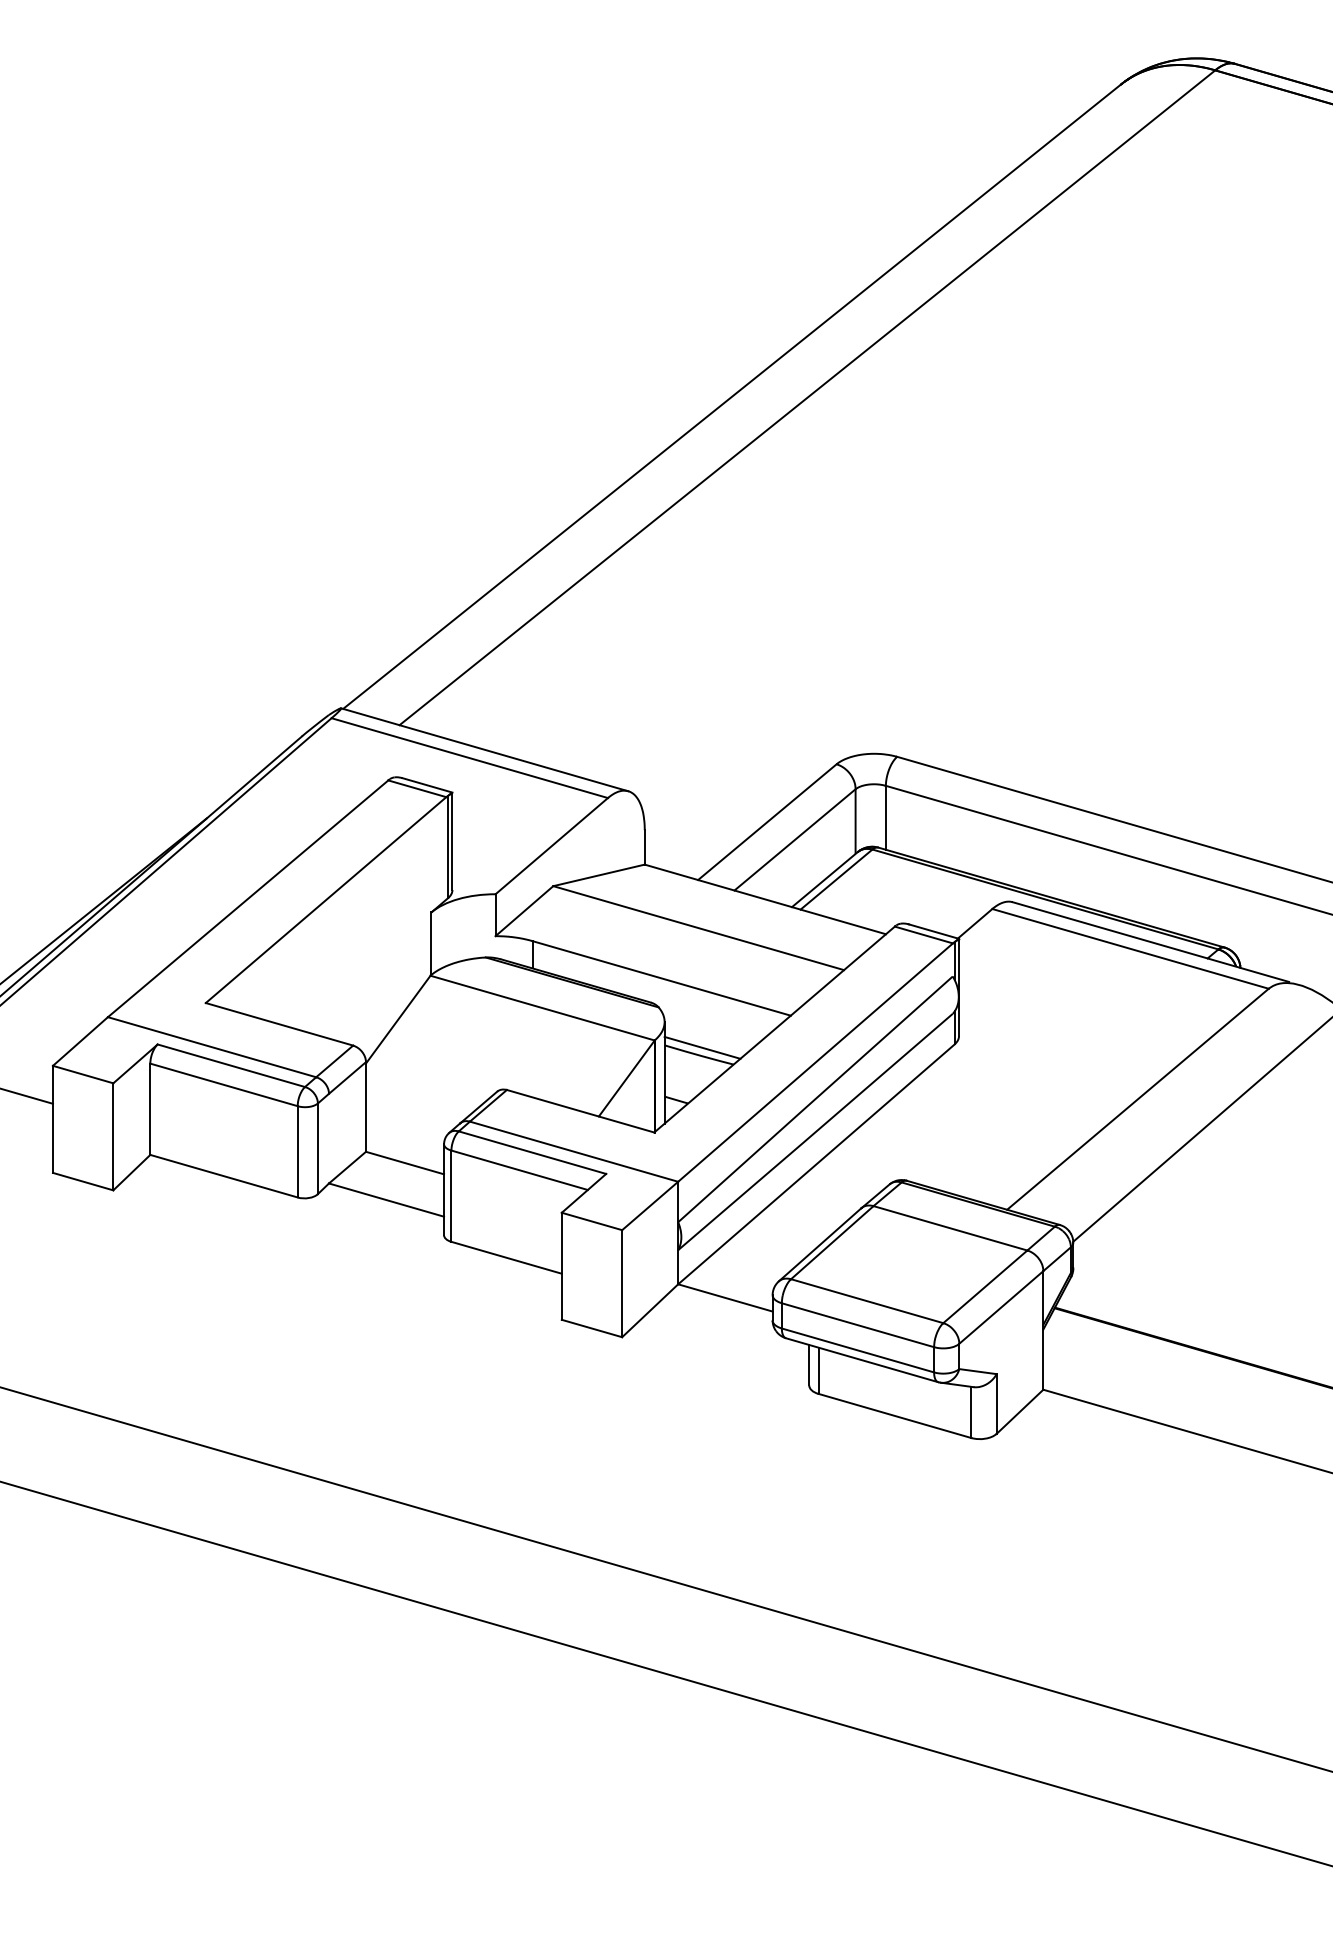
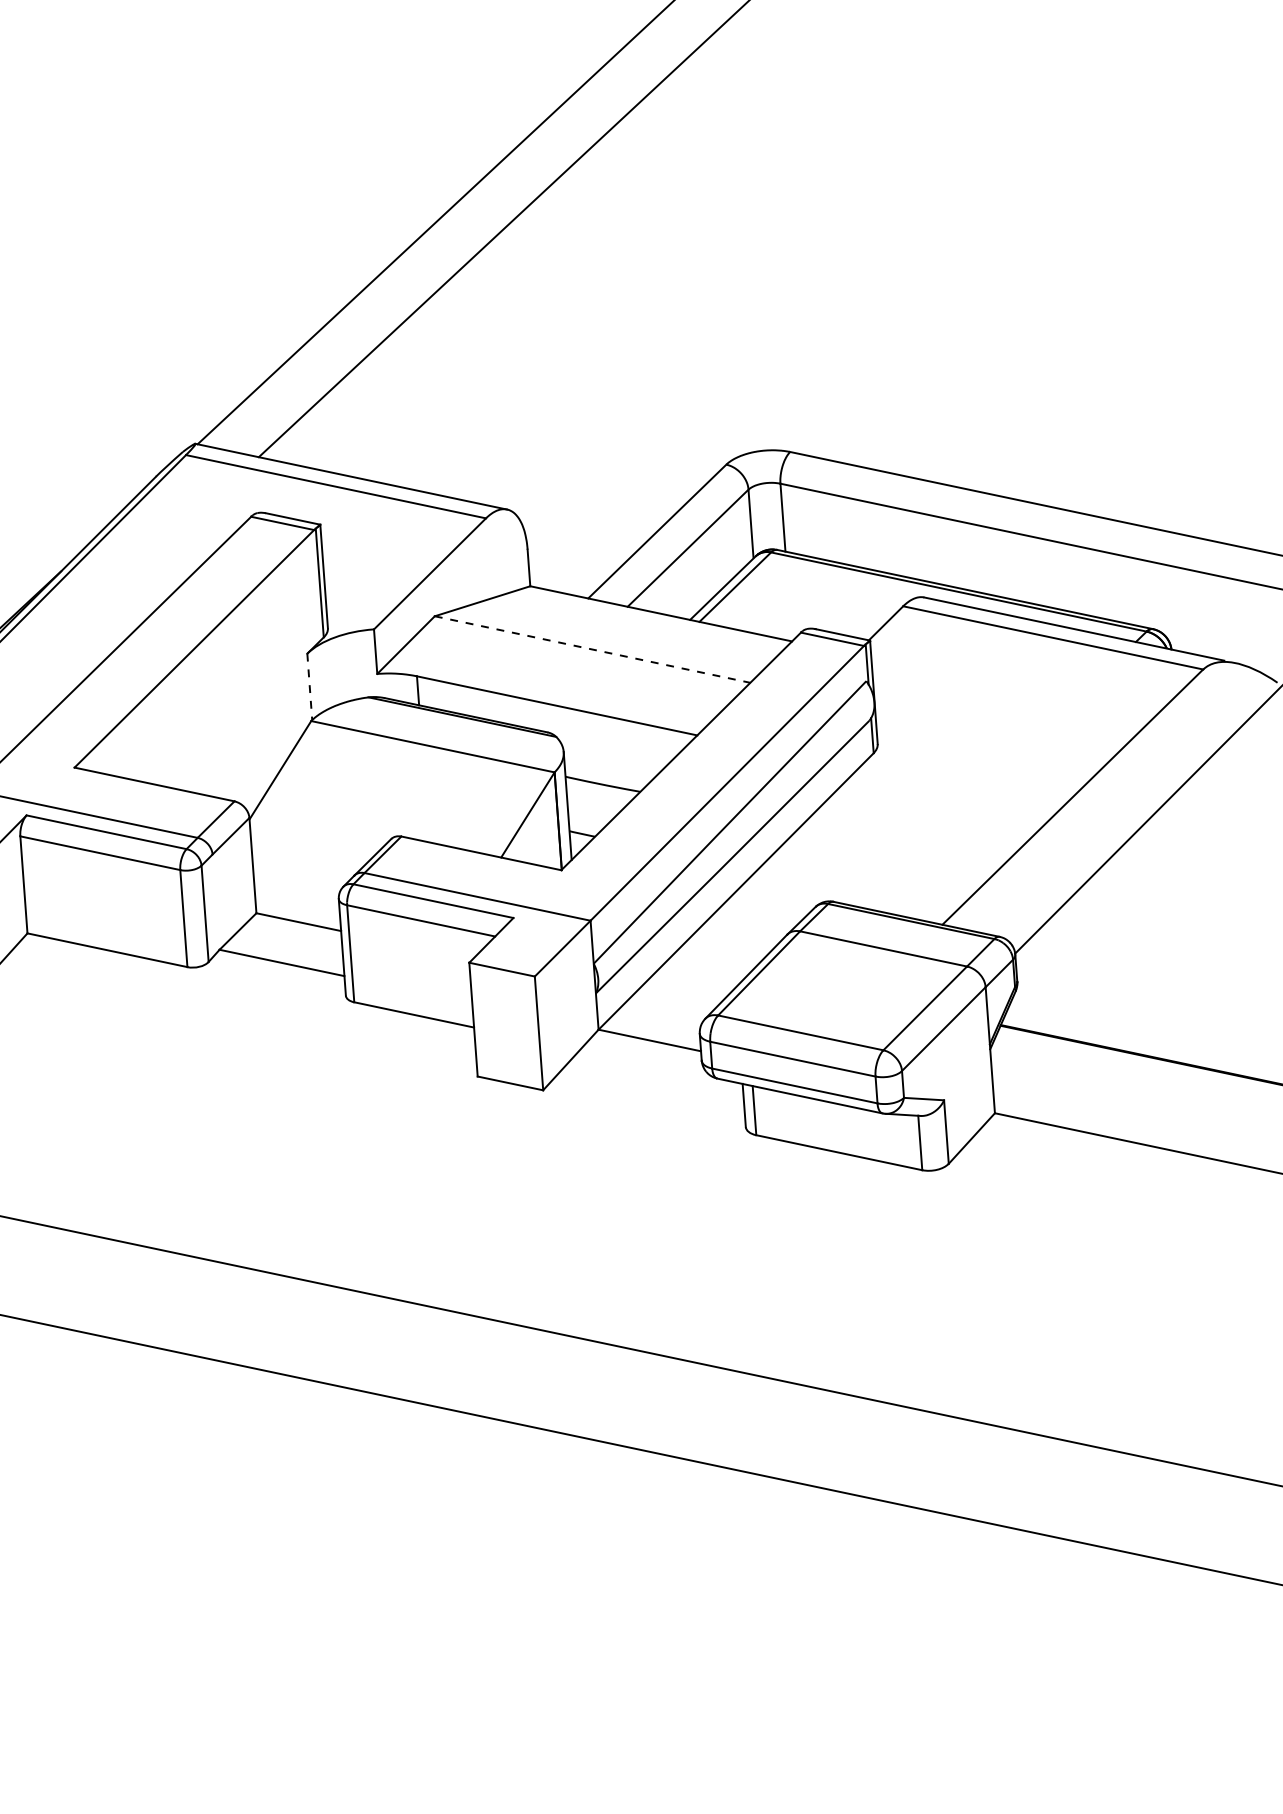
line: (699, 928) -> (593, 649), solid -> dashed
line: (431, 944) -> (309, 687), solid -> dashed
line: (702, 1047) -> (605, 776), removed

